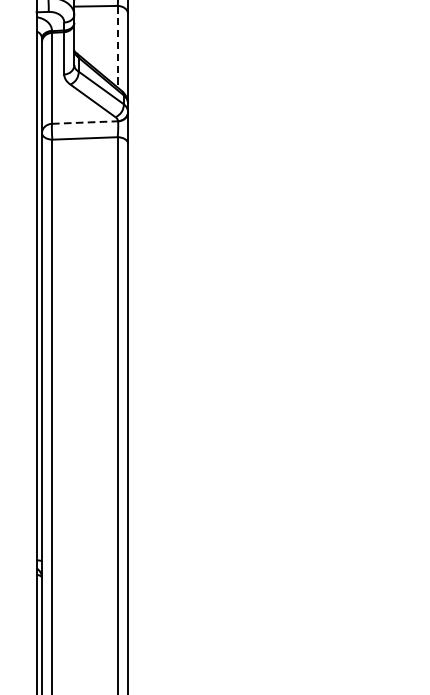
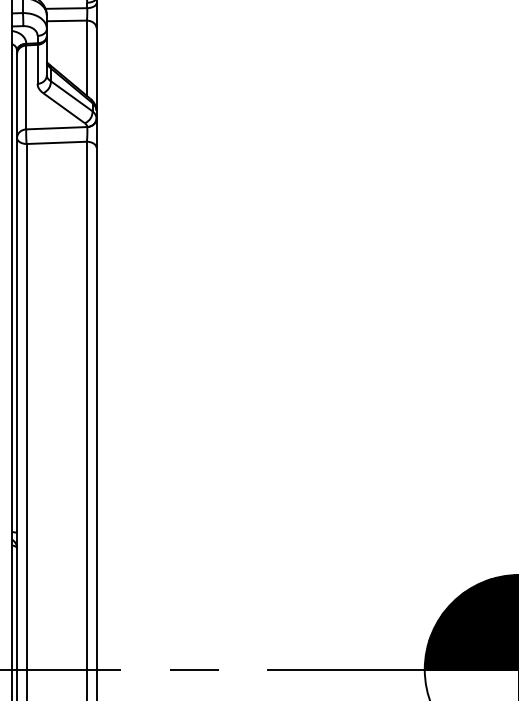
line: (117, 47) -> (86, 58), dashed -> solid
line: (85, 122) -> (57, 128), dashed -> solid

